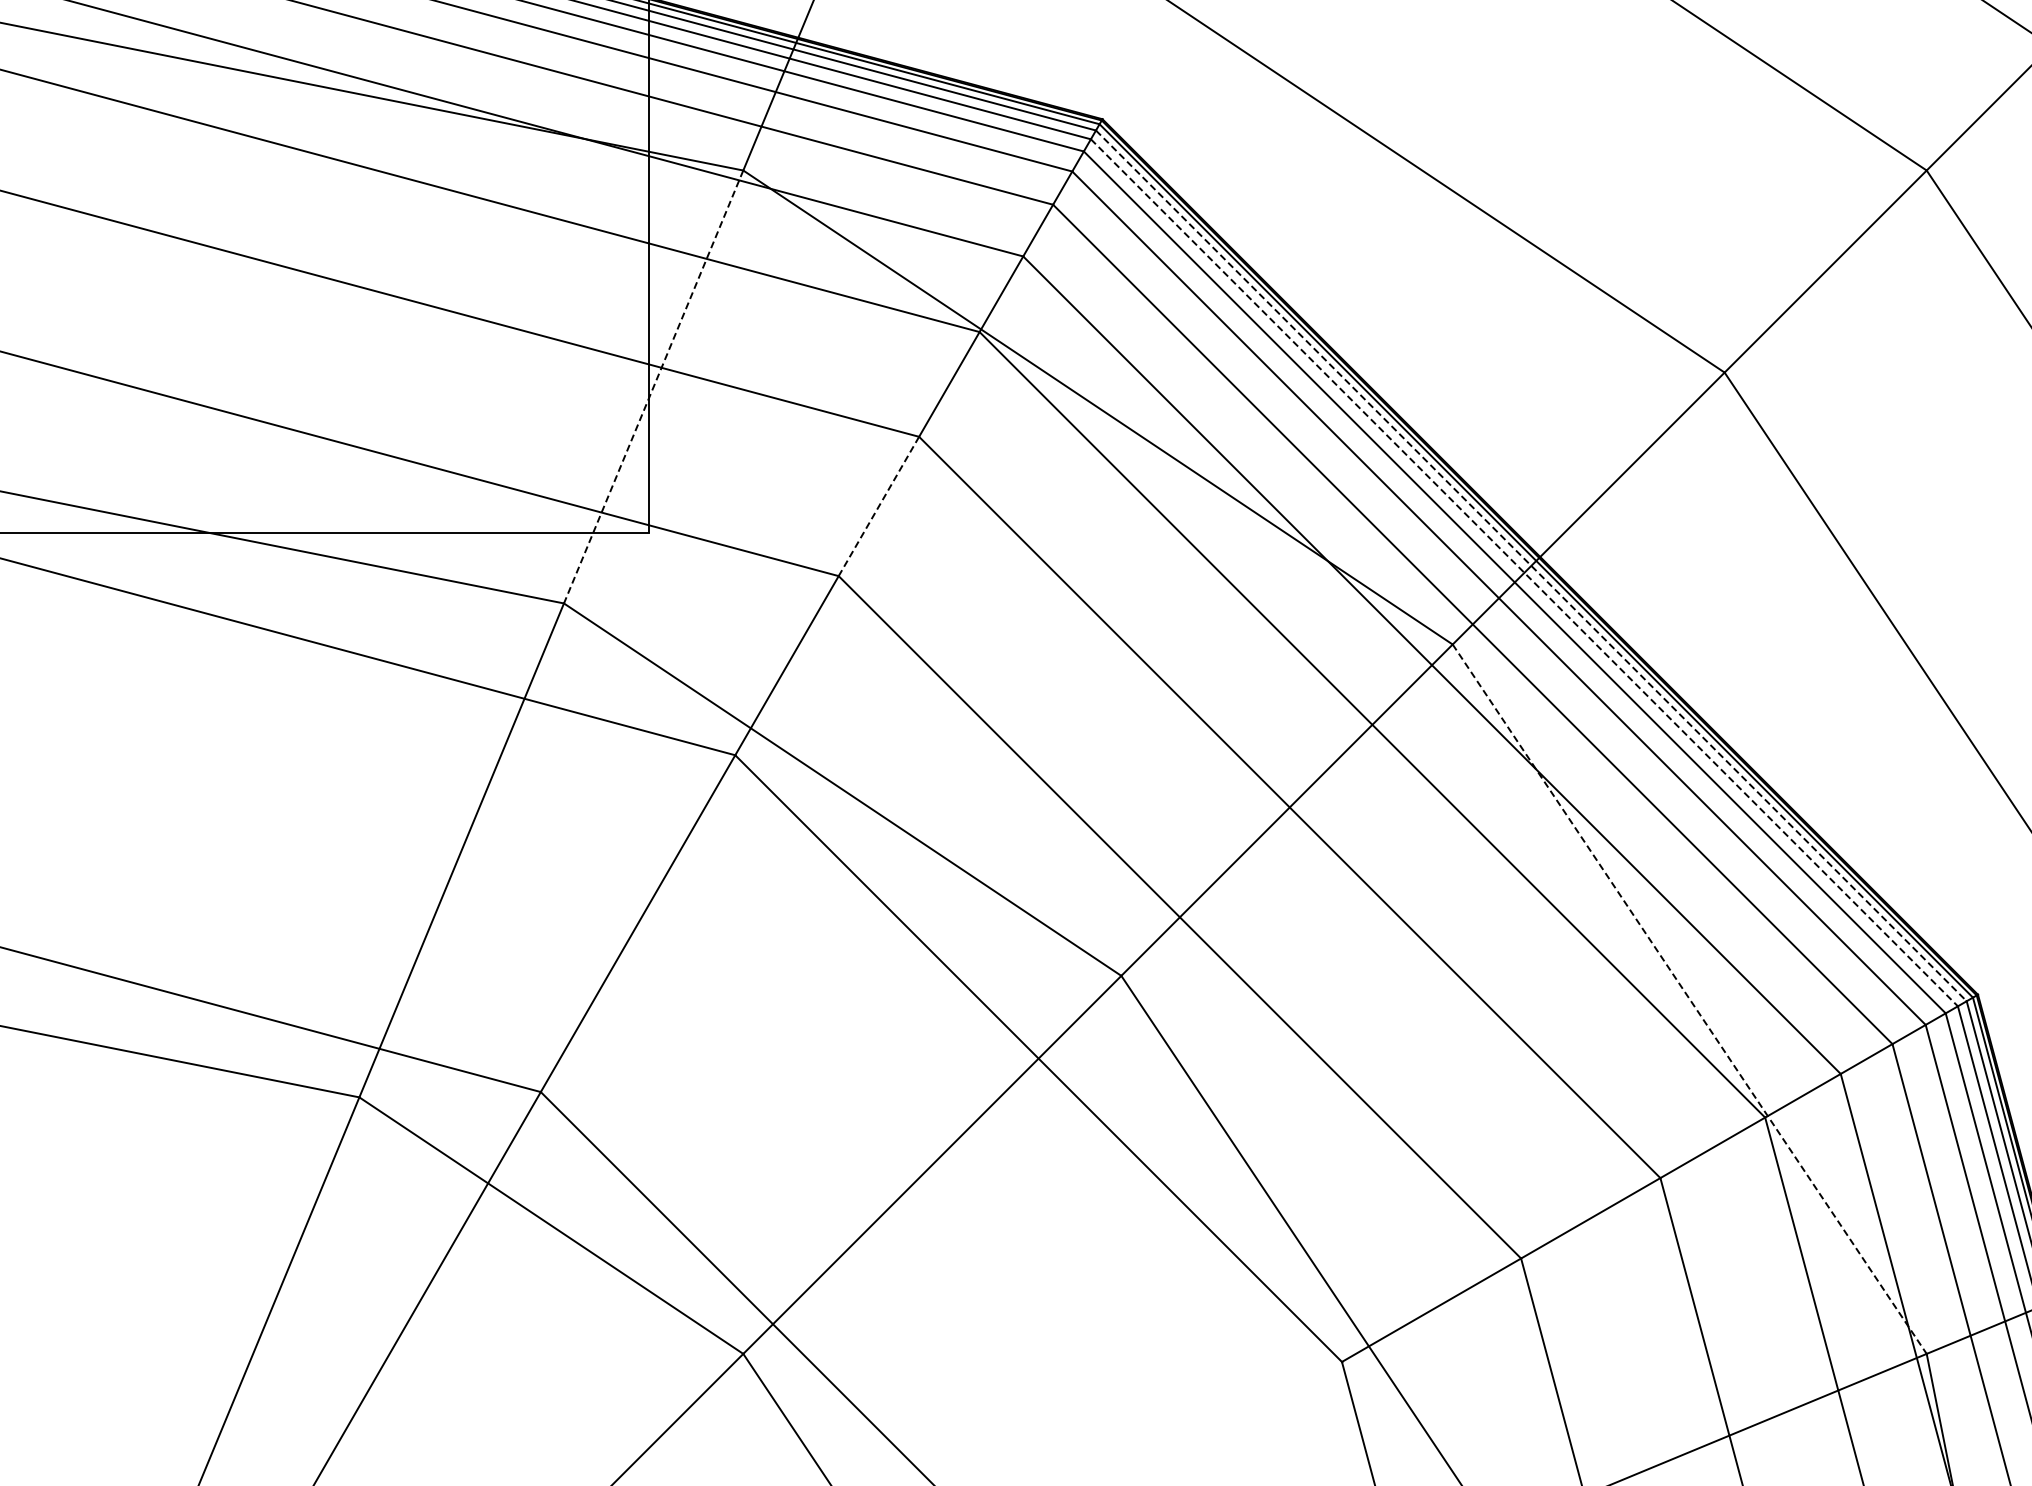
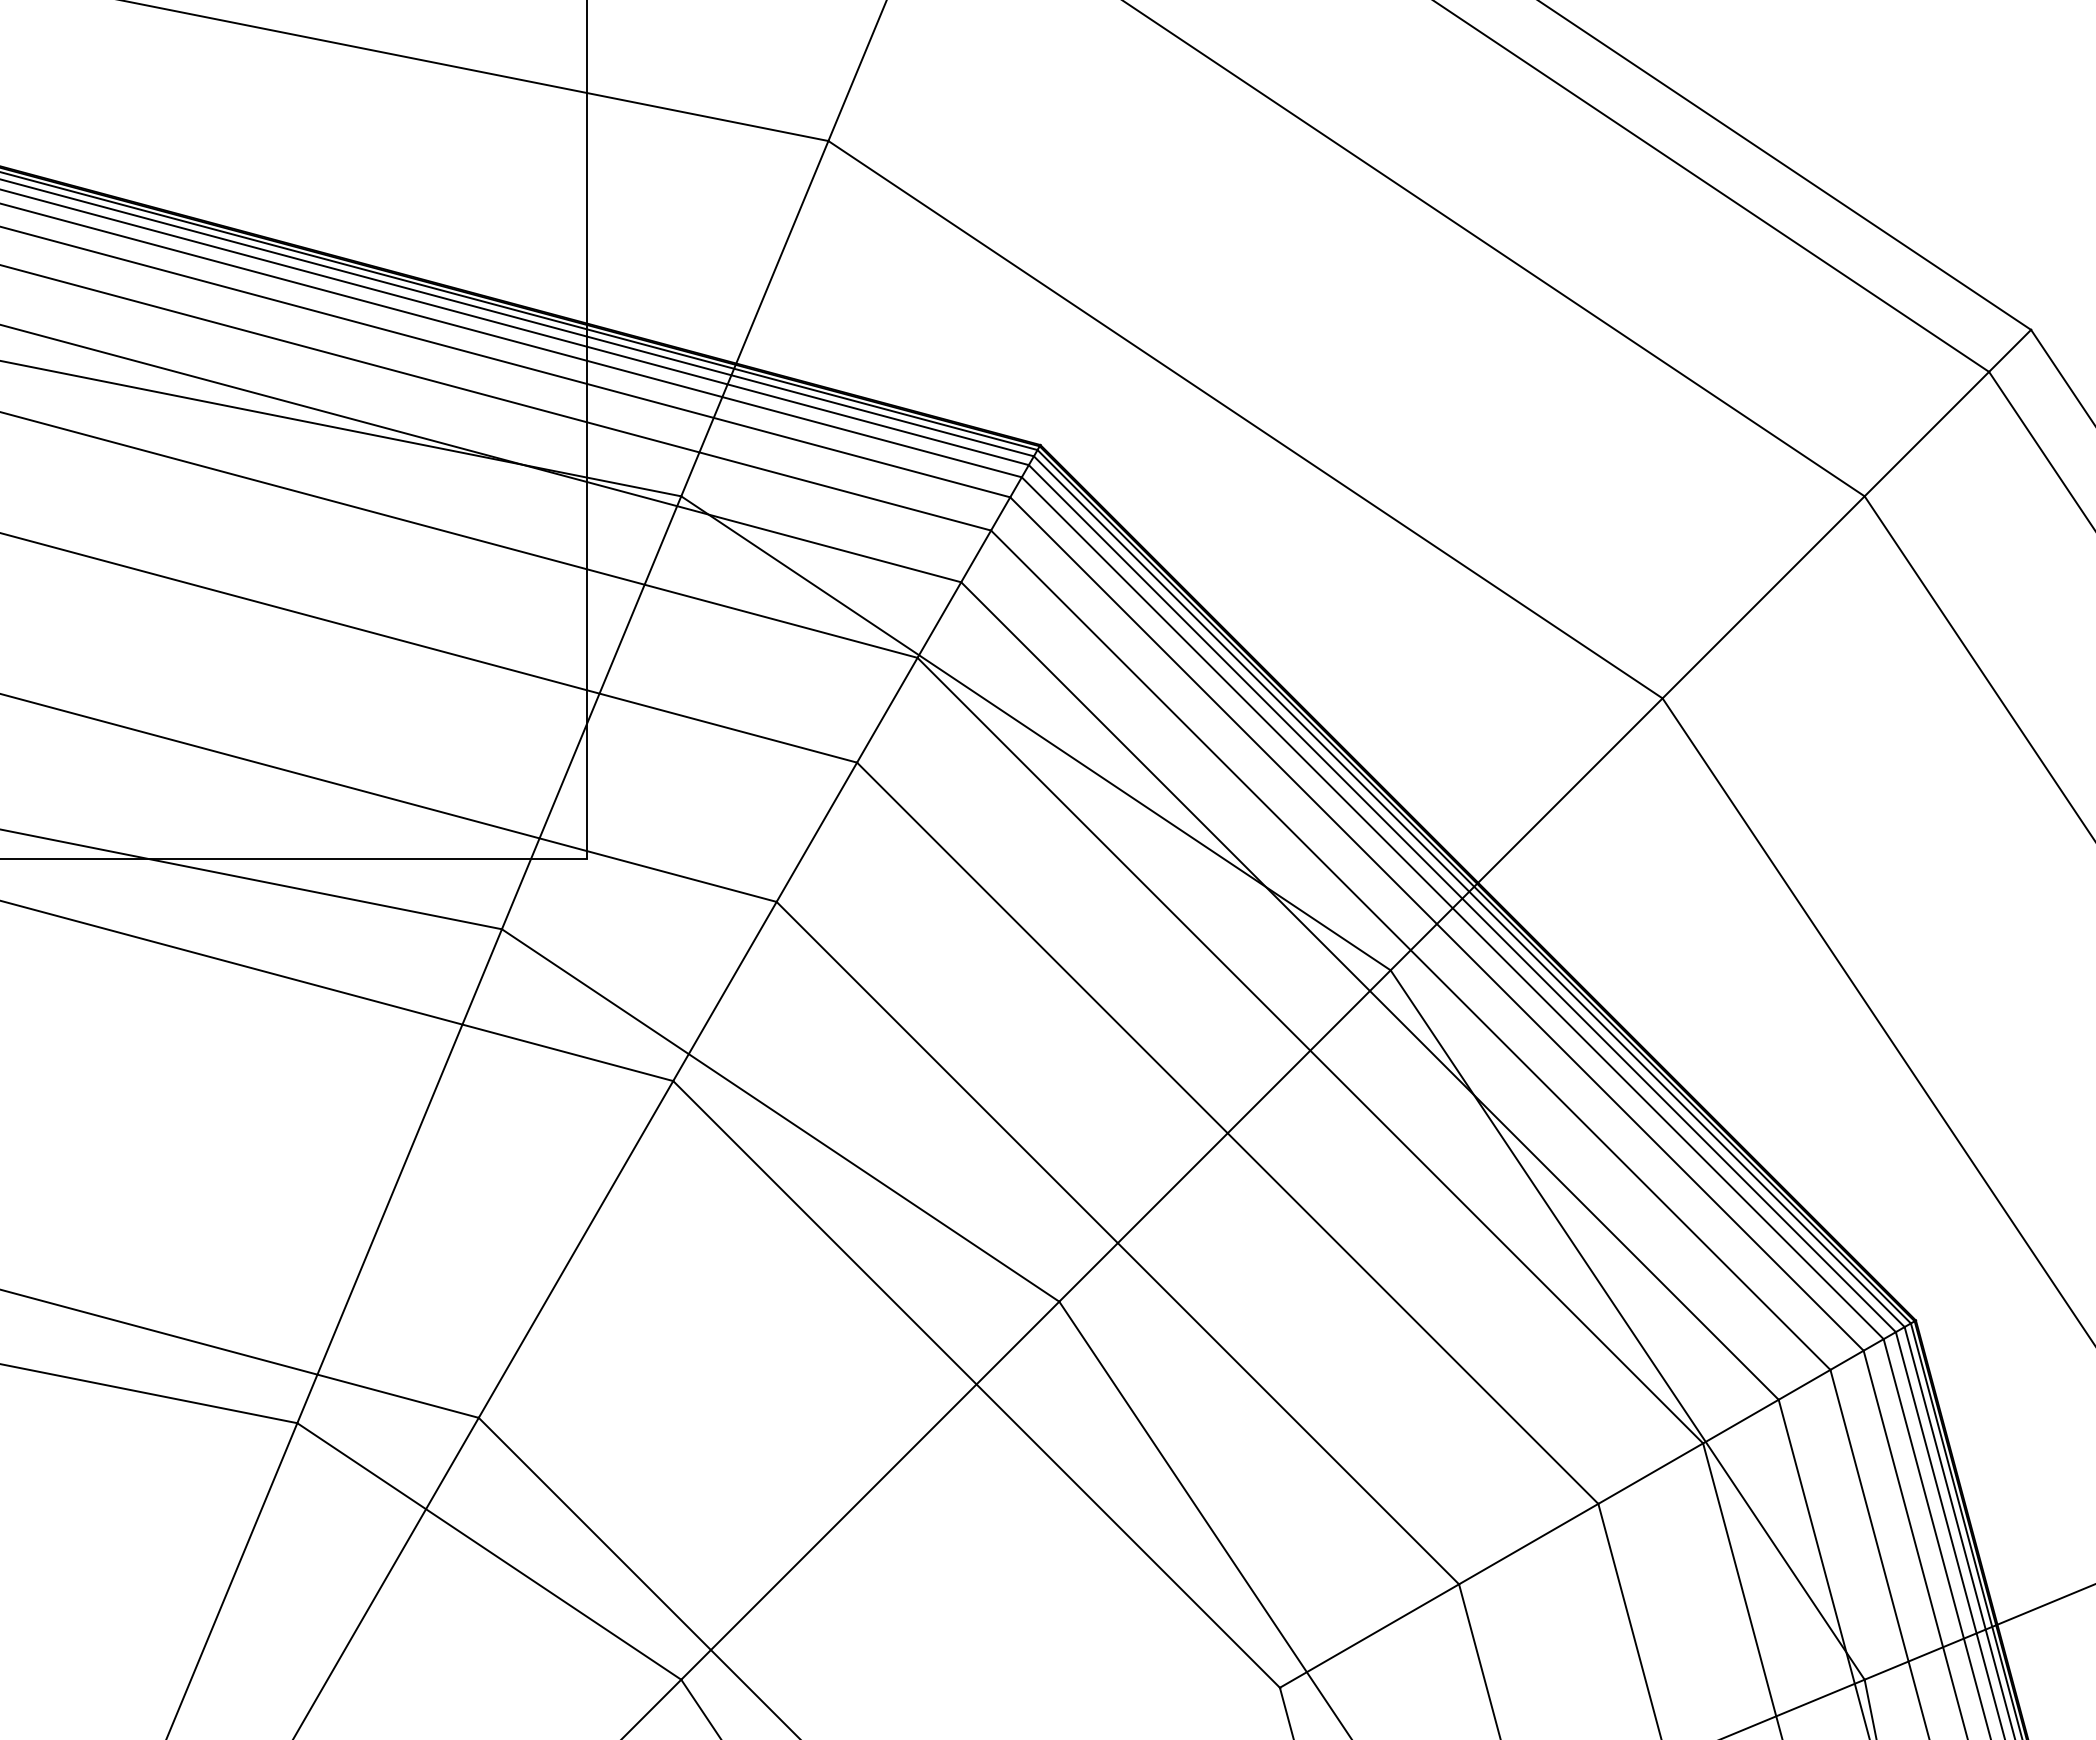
line: (653, 387) -> (591, 713), dashed -> solid
line: (878, 506) -> (816, 832), dashed -> solid
line: (1531, 565) -> (1469, 891), dashed -> solid
line: (1524, 572) -> (1462, 898), dashed -> solid
line: (1689, 999) -> (1627, 1325), dashed -> solid

